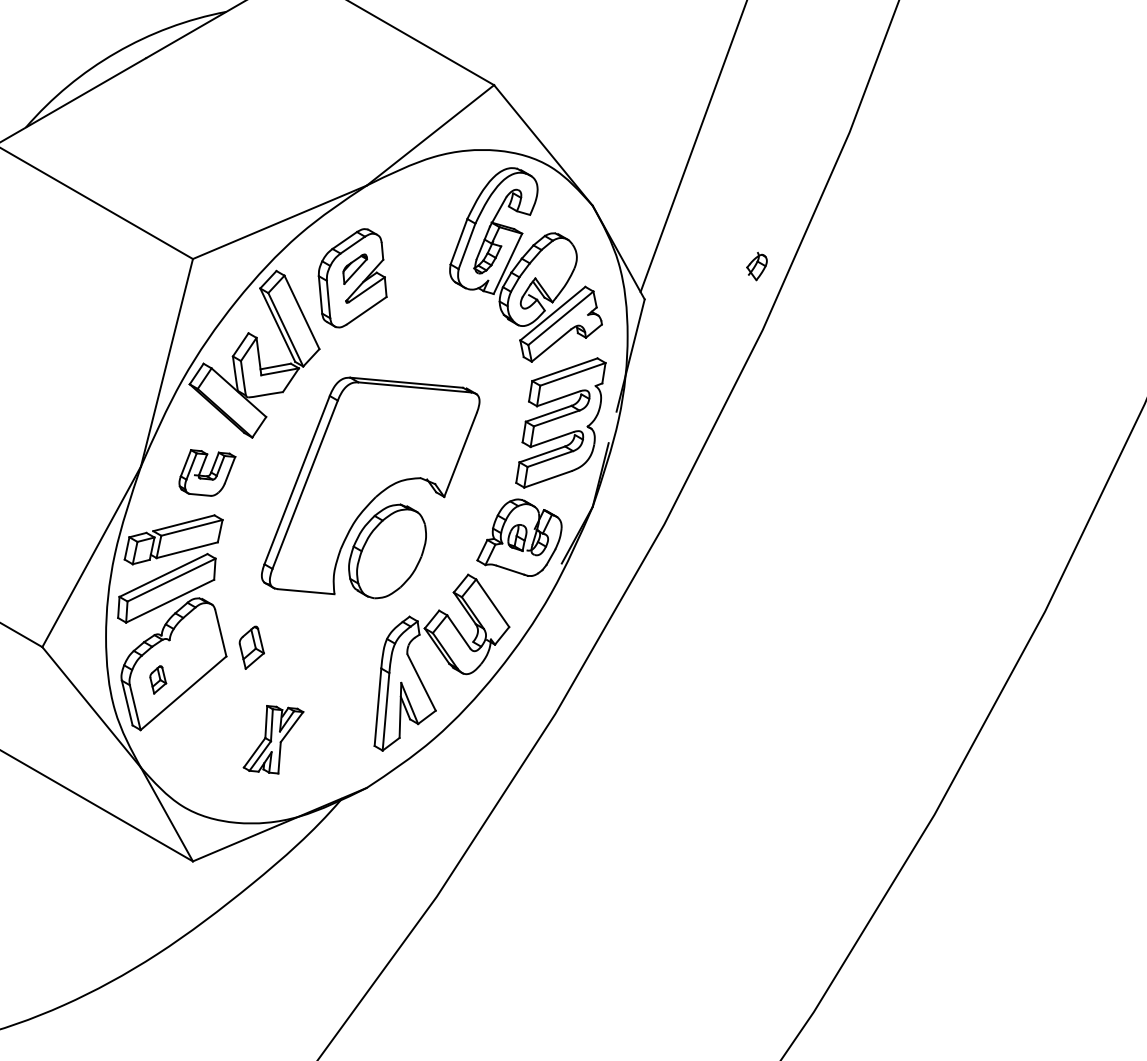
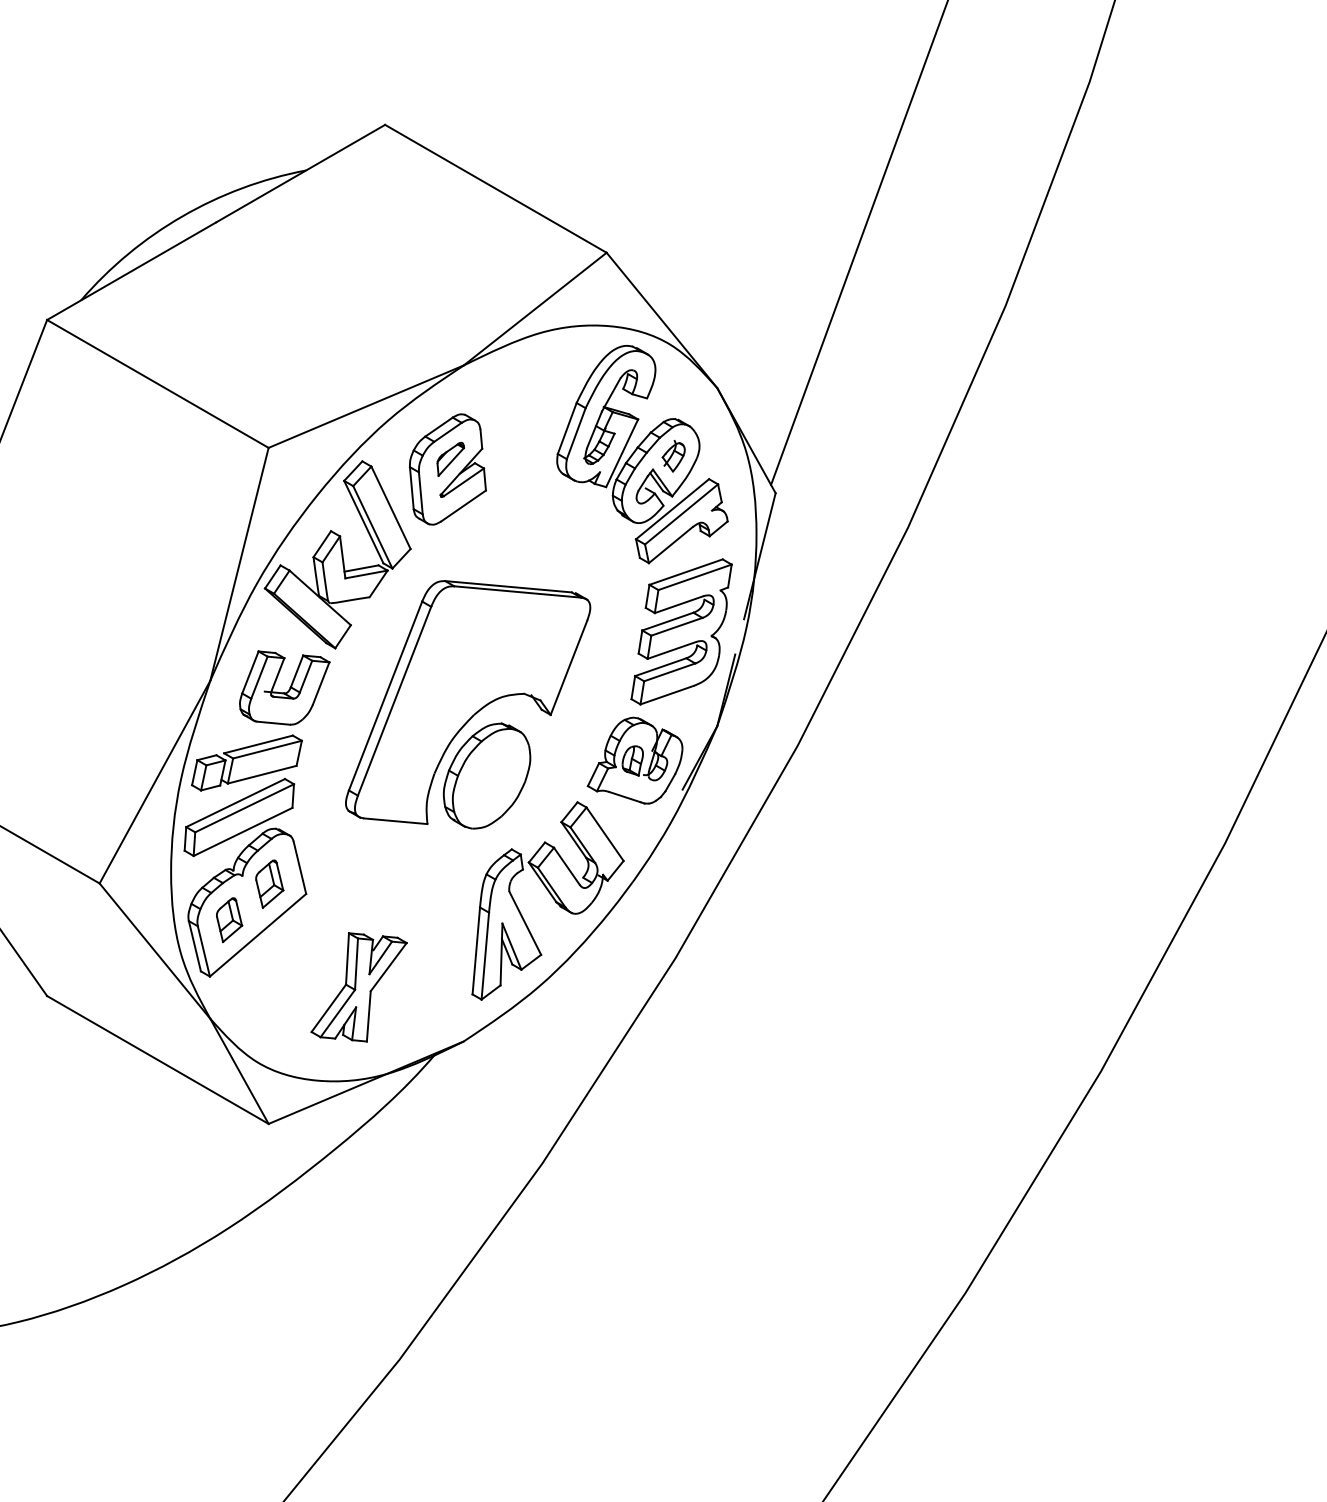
part: (756, 266) -> (673, 456), moved
part: (207, 472) -> (284, 687), size x1.43
part: (251, 647) -> (269, 883), moved
part: (158, 680) -> (229, 920), size x1.43
part: (273, 739) -> (358, 987), size x1.43

